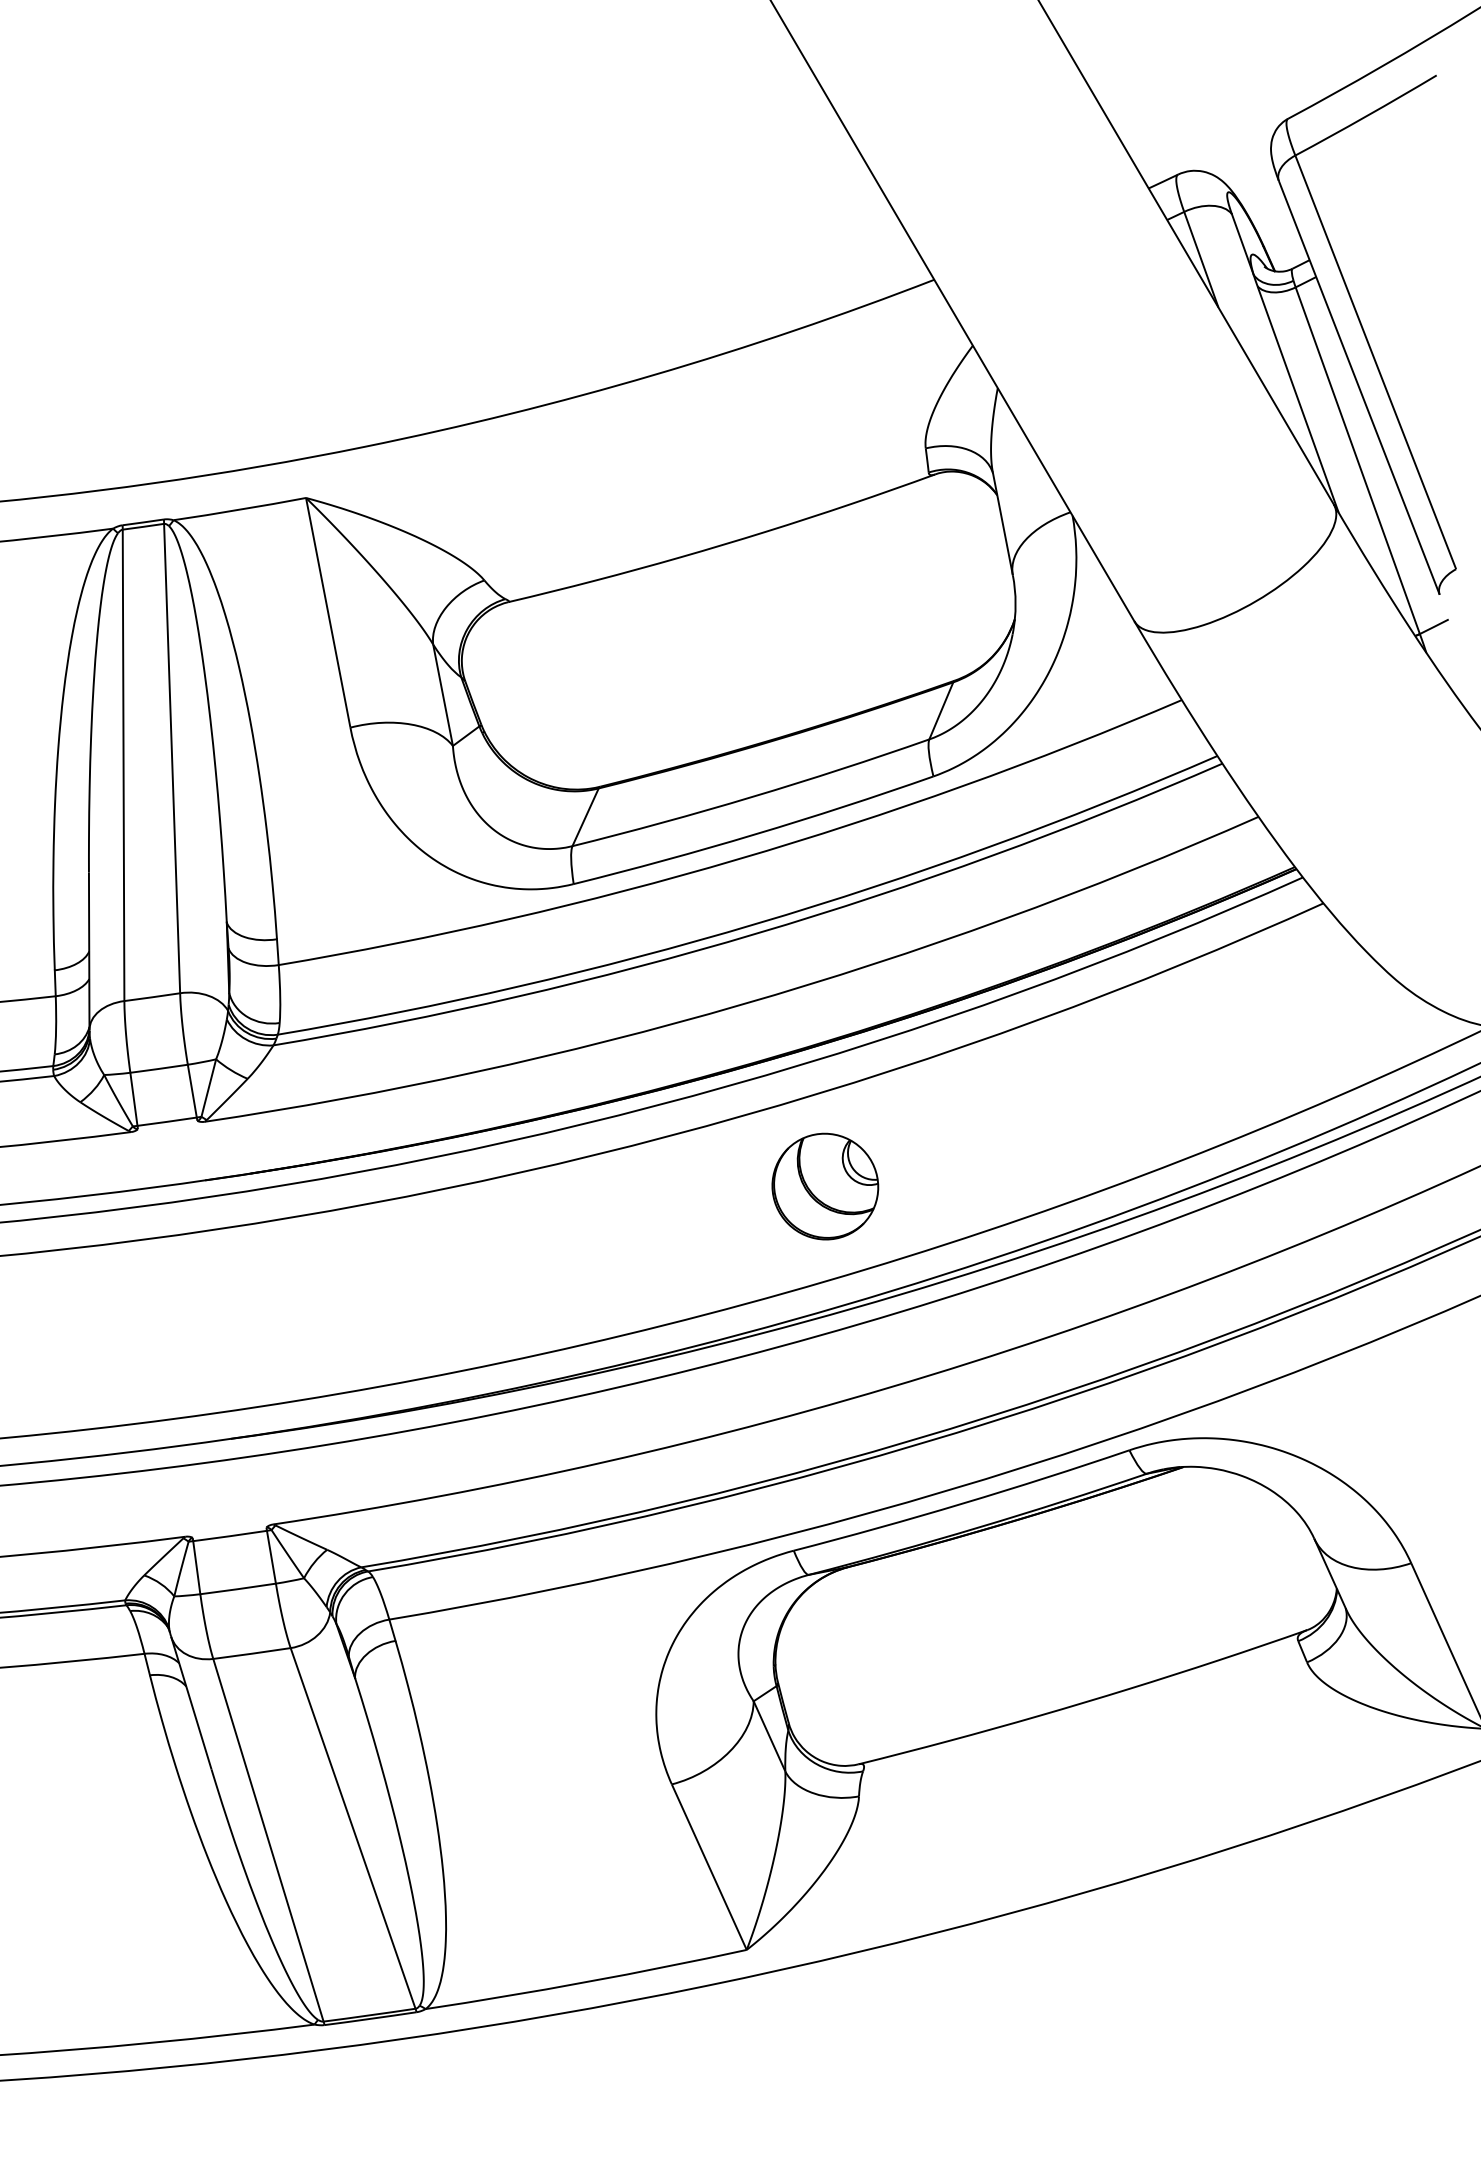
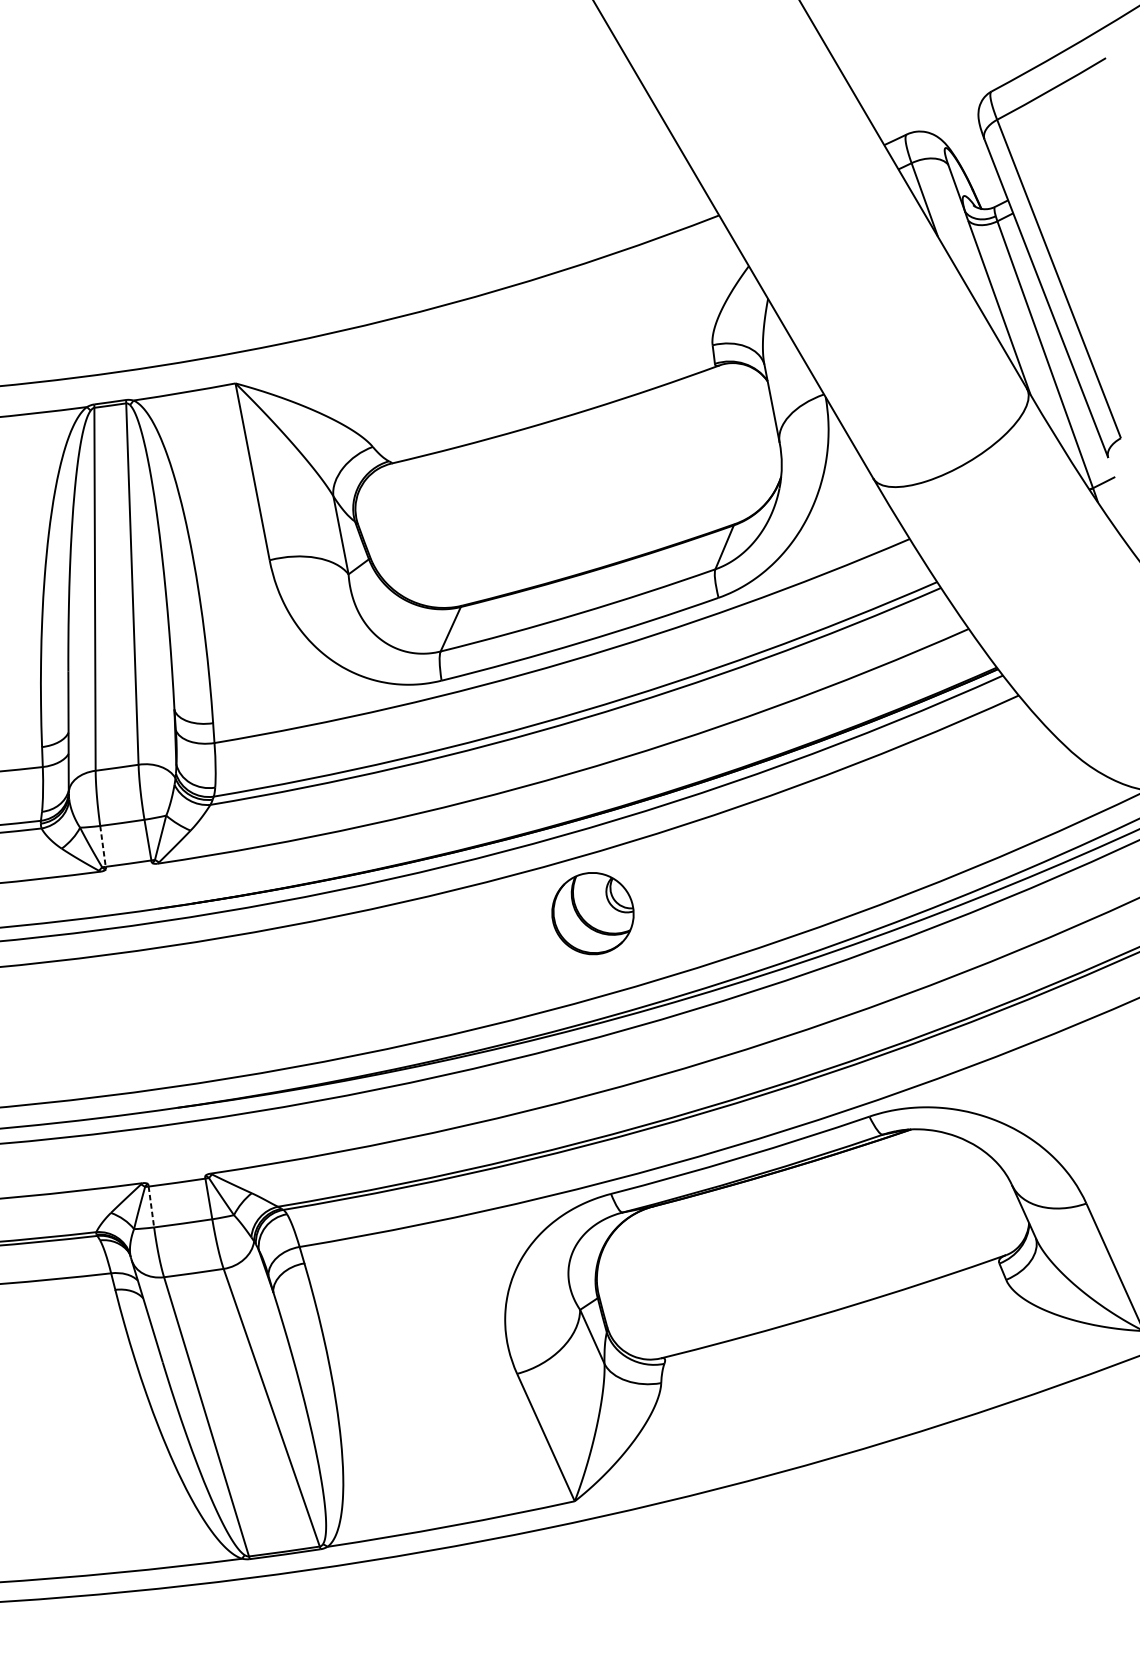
line: (133, 1099) -> (102, 846), solid -> dashed
part: (825, 1186) -> (593, 913), moved
line: (196, 1567) -> (151, 1206), solid -> dashed

